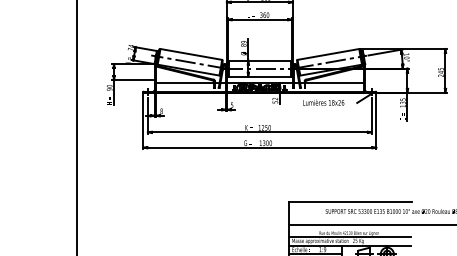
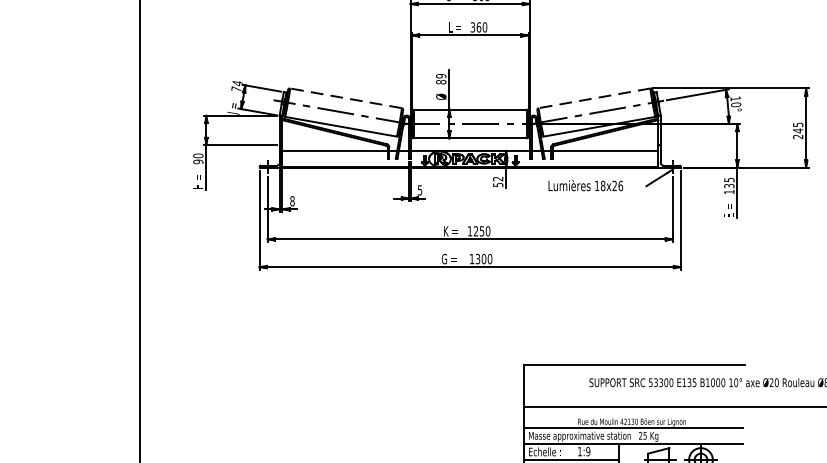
line: (190, 54) -> (344, 98), solid -> dashed
line: (328, 54) -> (594, 98), solid -> dashed

